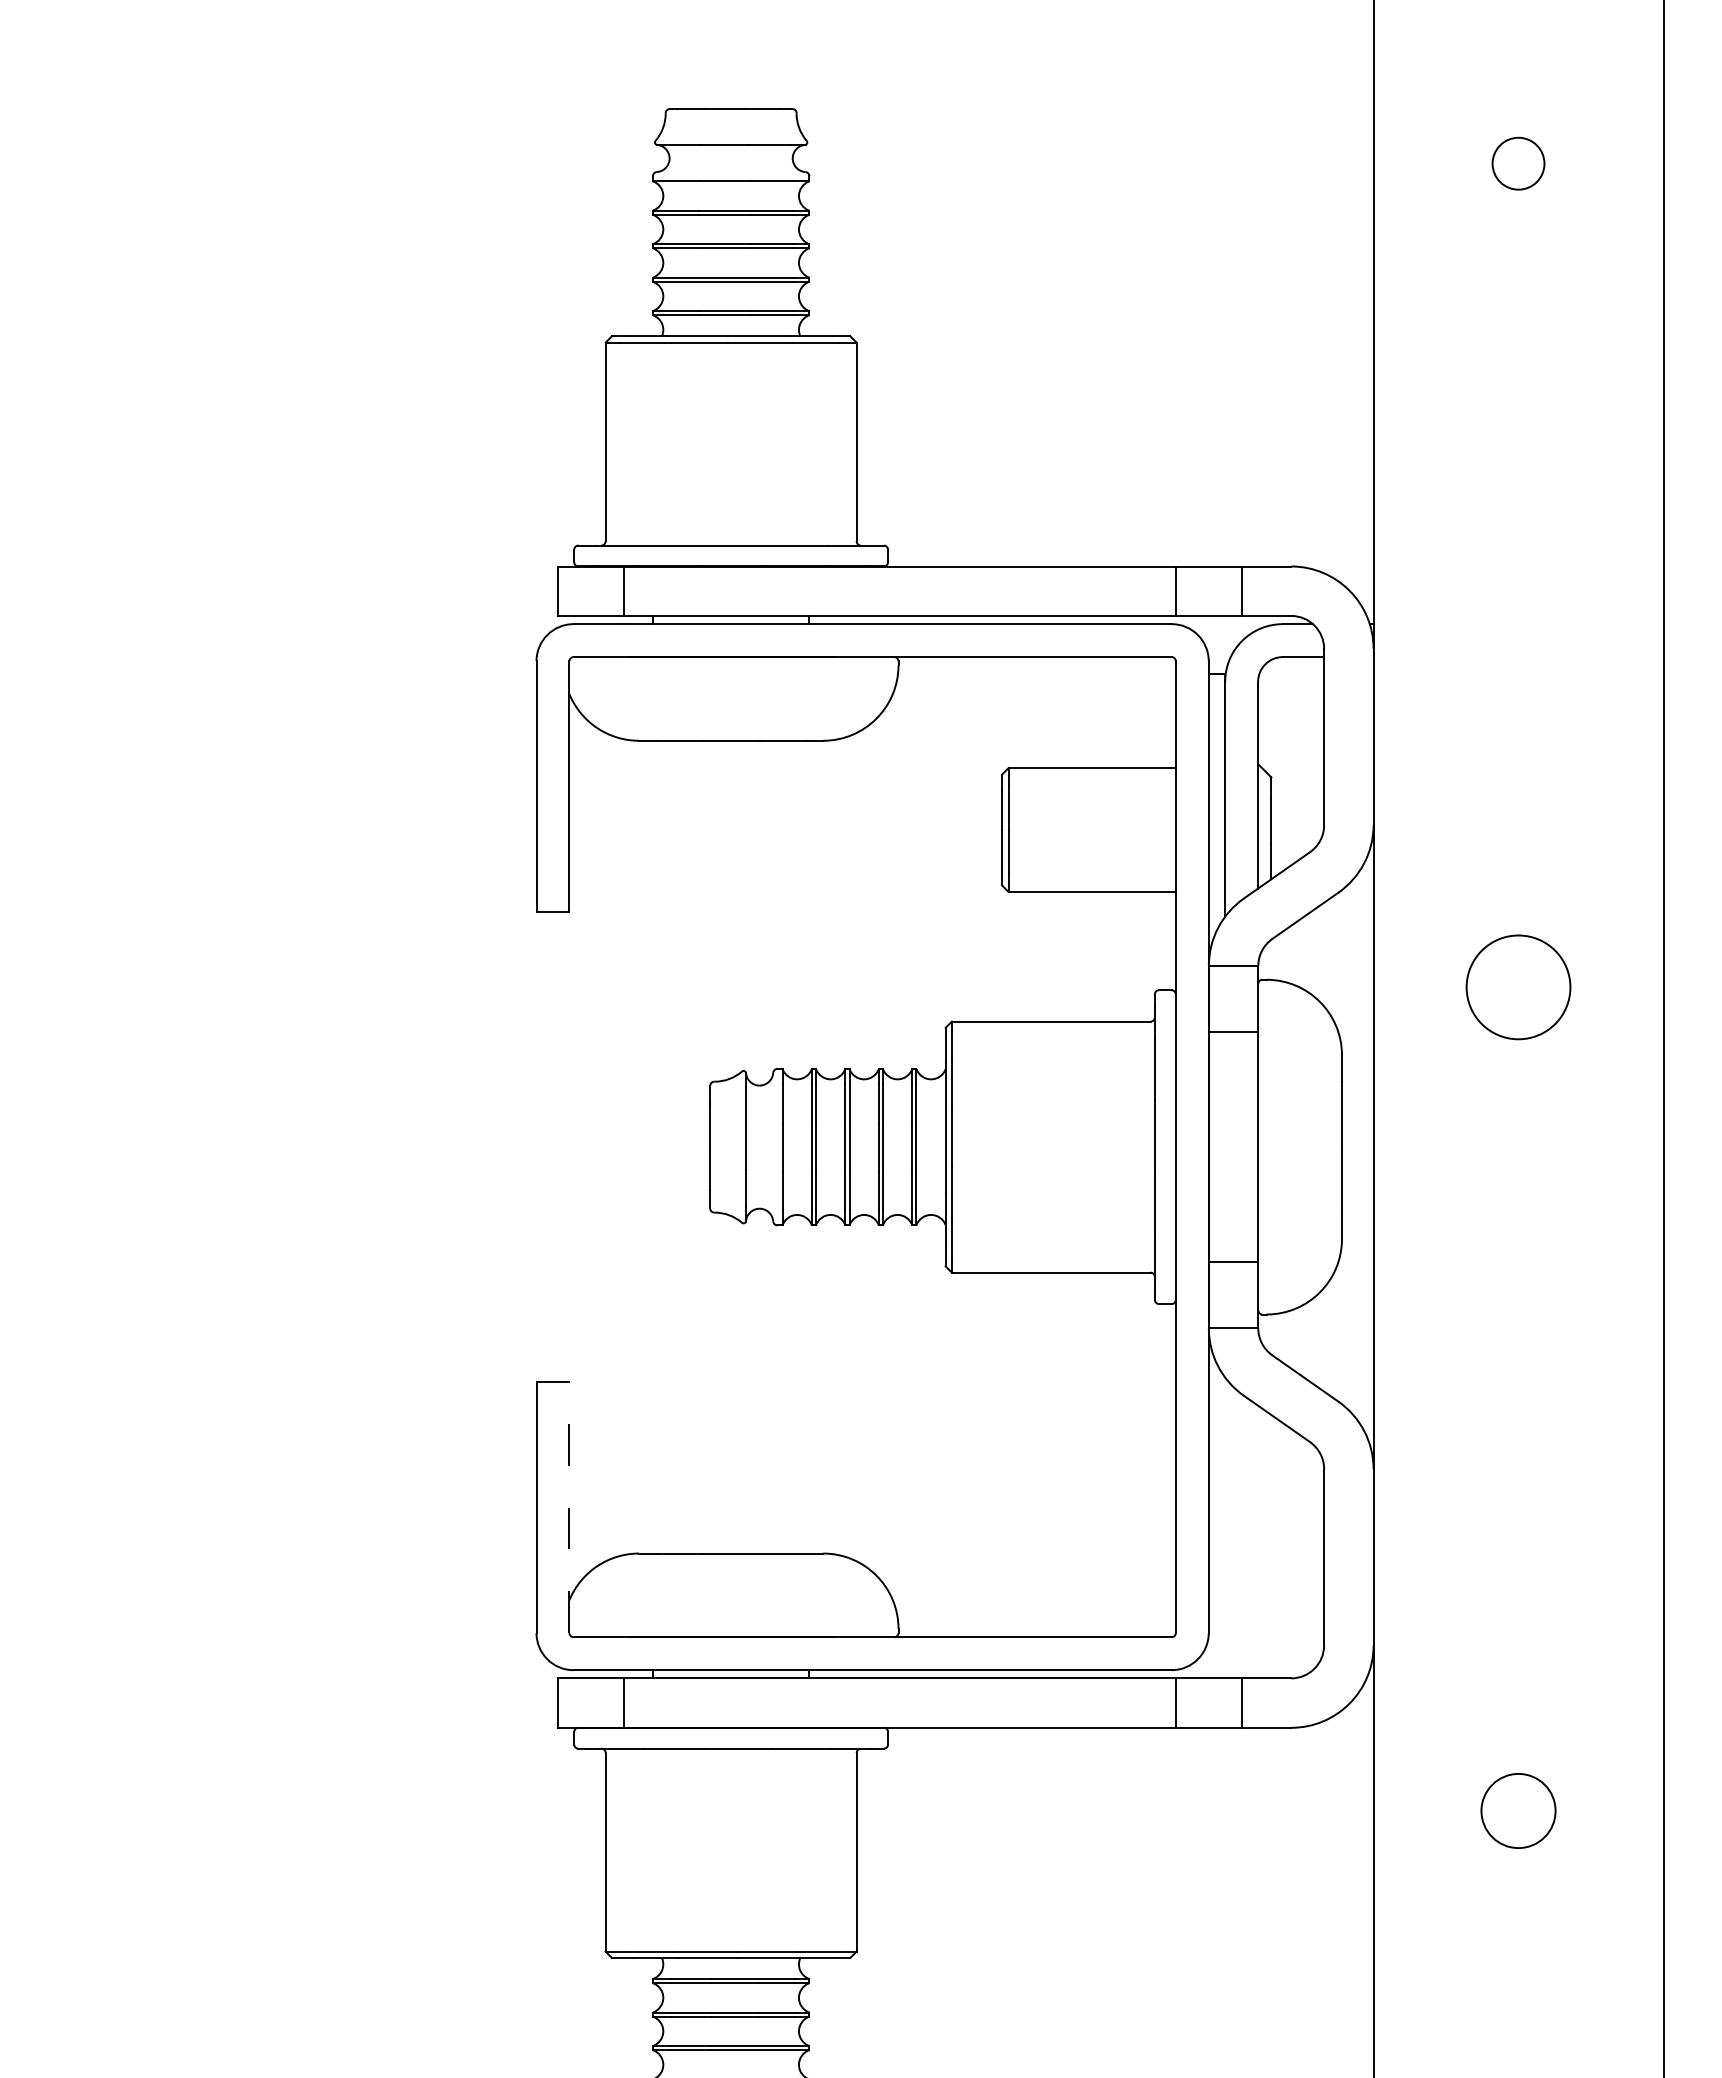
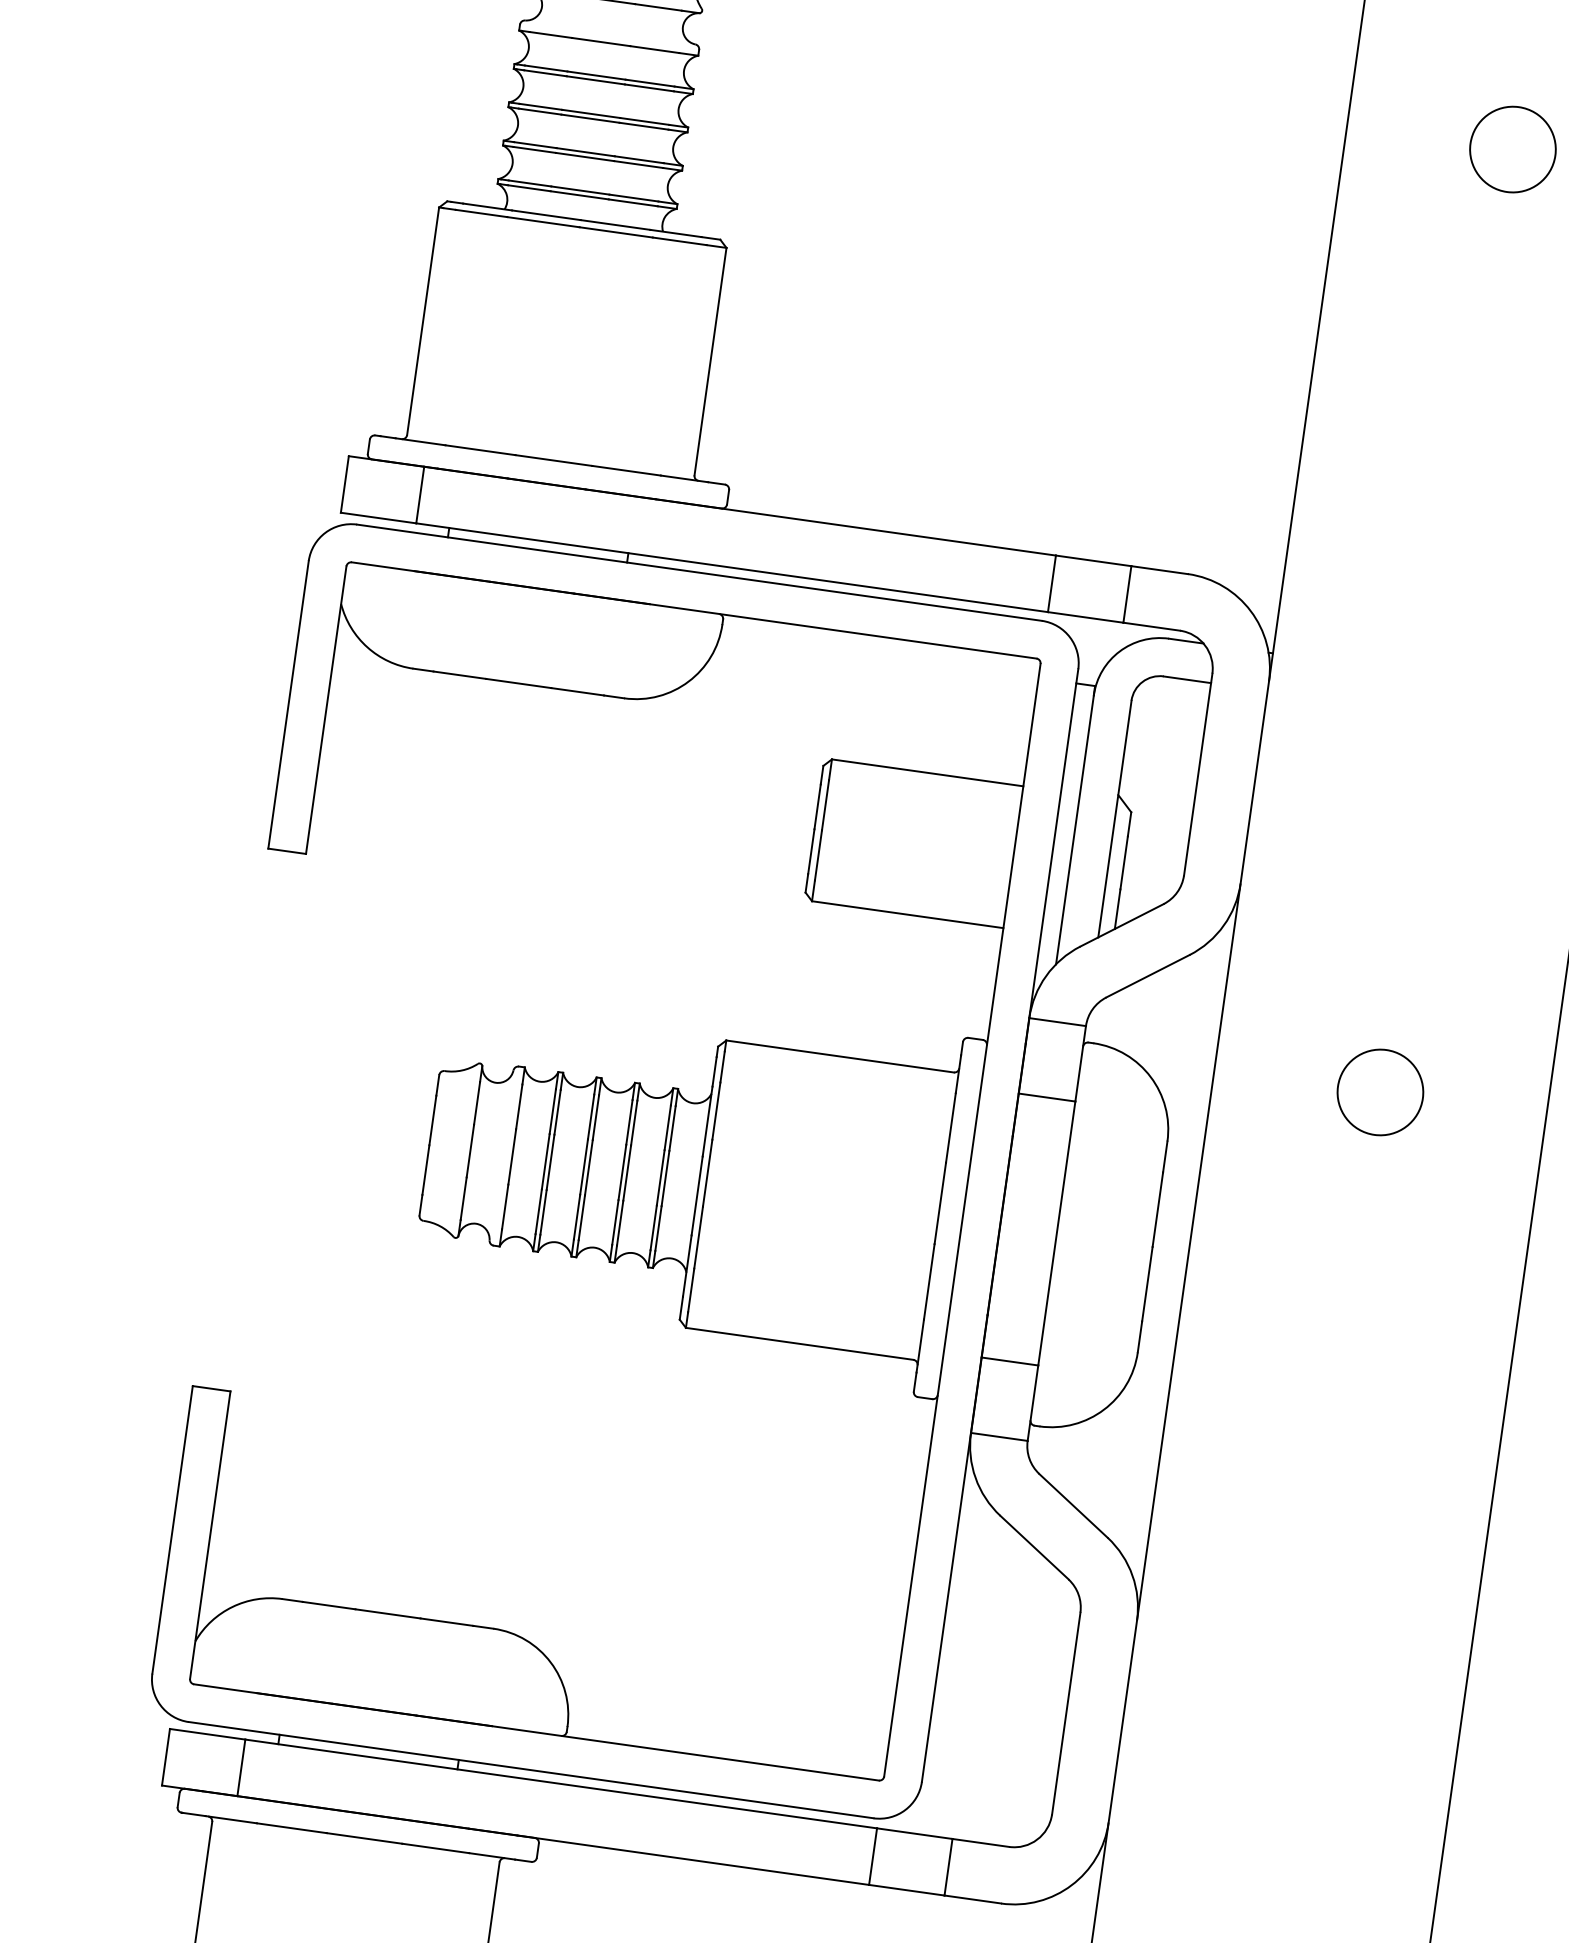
circle: (1518, 163) -> (1512, 149), size x1.43
circle: (1518, 987) -> (1380, 1092), size x0.71
line: (569, 1507) -> (210, 1535), dashed -> solid

